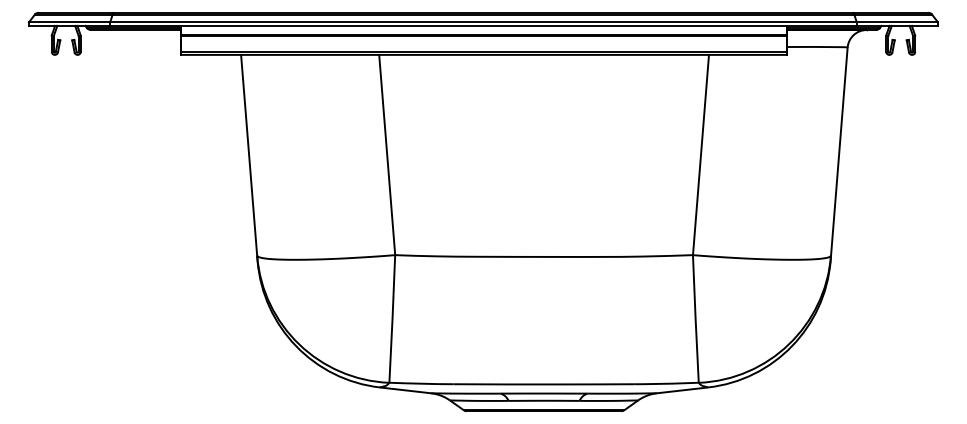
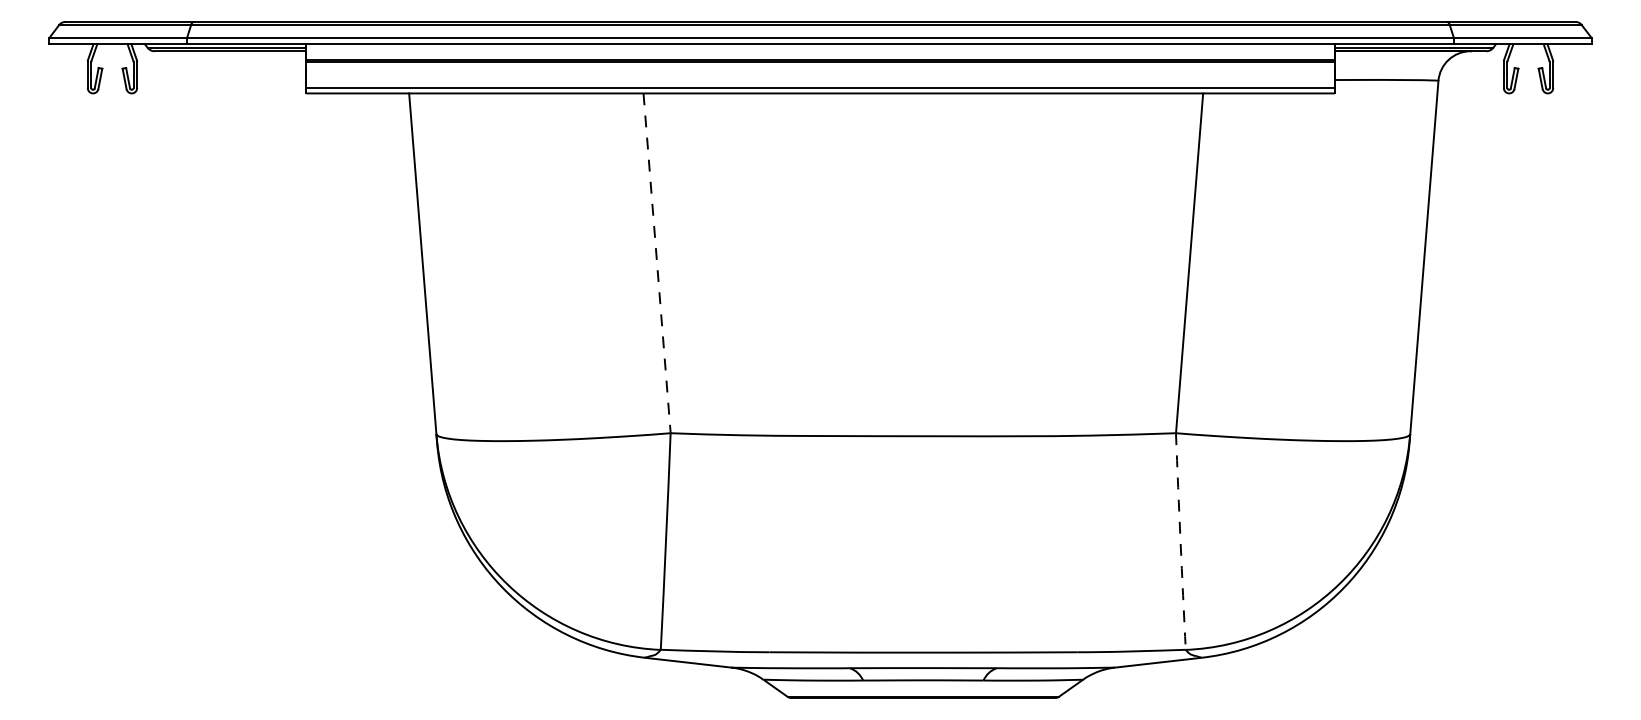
line: (387, 155) -> (657, 264), solid -> dashed
arc: (695, 319) -> (1180, 542), solid -> dashed

